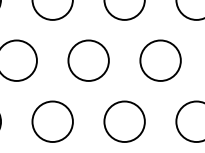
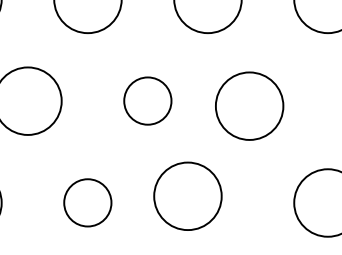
circle: (88, 60) -> (147, 100), size x0.7
circle: (160, 60) -> (249, 105), moved
circle: (52, 121) -> (87, 202), size x0.7
circle: (124, 121) -> (187, 195), moved

